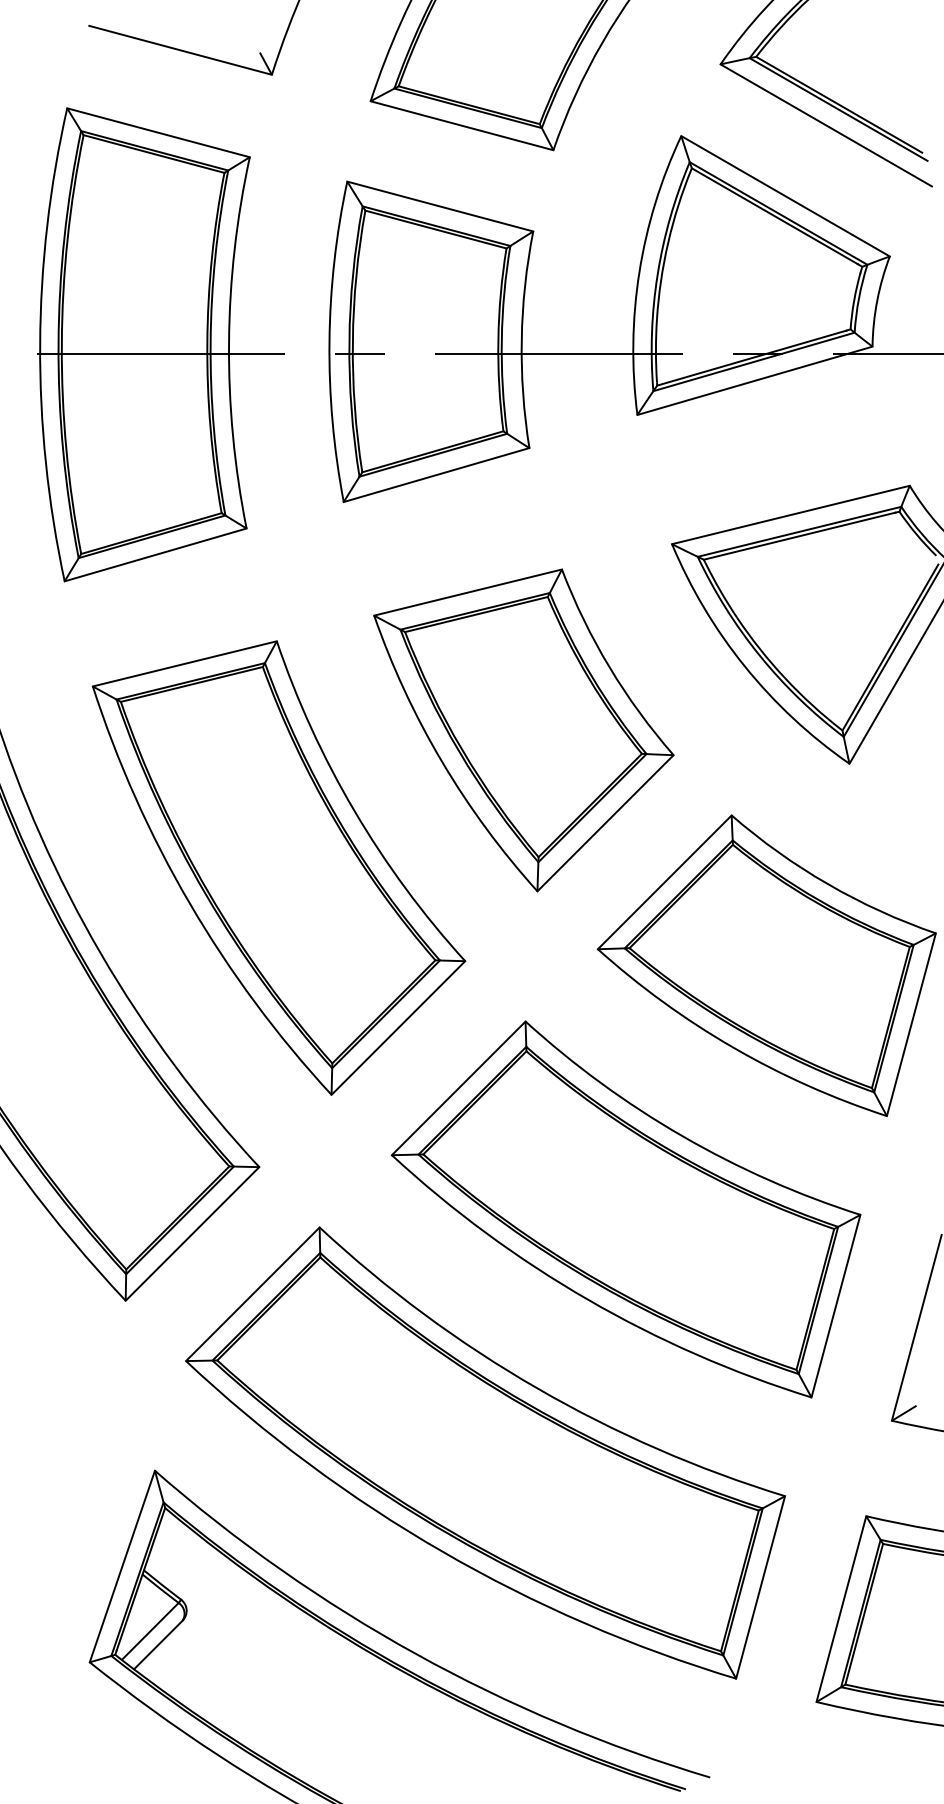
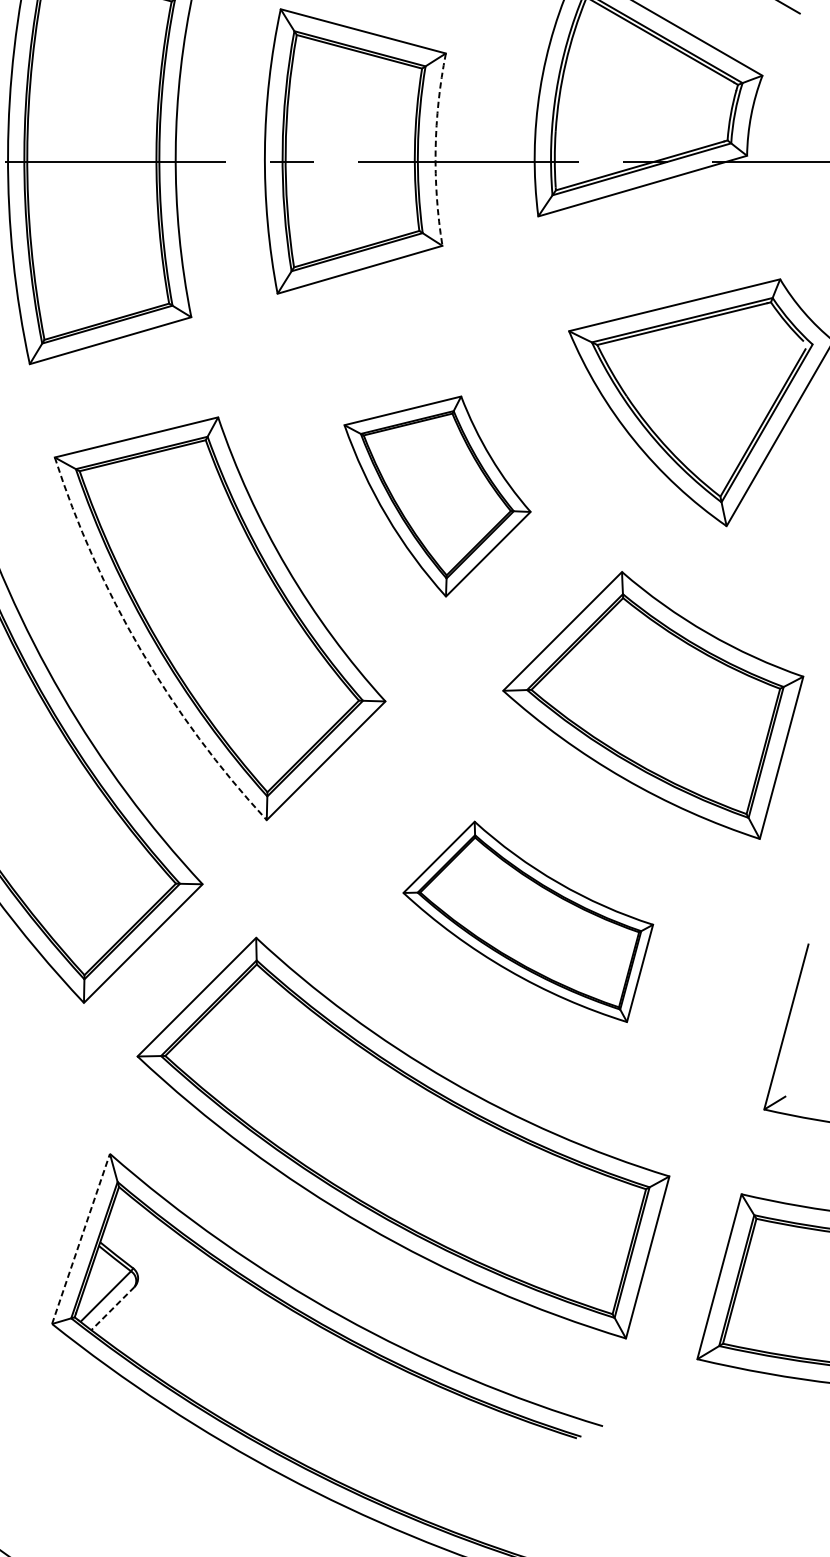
arc: (521, 339) -> (435, 149), solid -> dashed
part: (523, 730) -> (437, 496), size x0.7
arc: (189, 903) -> (140, 650), solid -> dashed
part: (625, 1209) -> (527, 921), size x0.6
line: (122, 1566) -> (81, 1238), solid -> dashed
line: (158, 1645) -> (113, 1309), solid -> dashed

